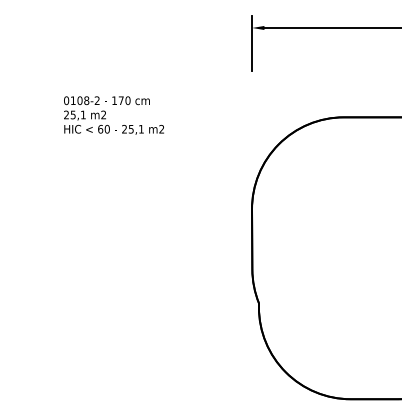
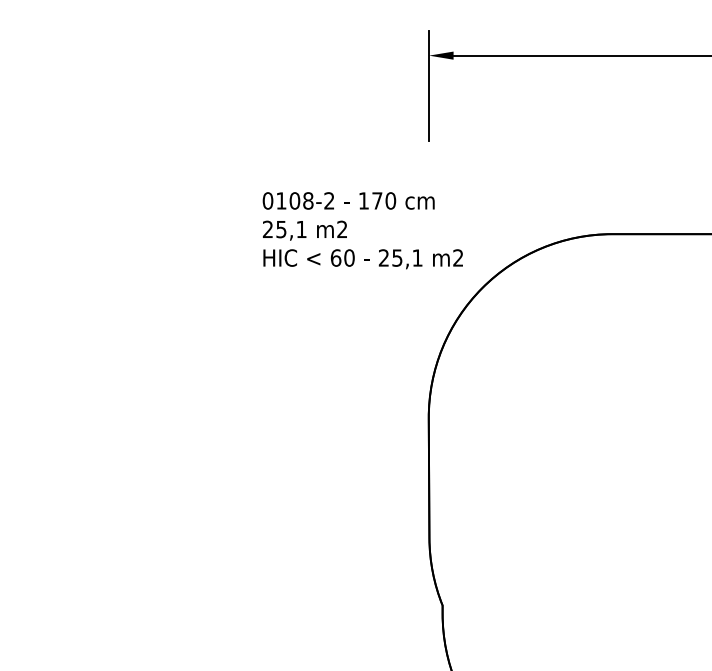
text: (113, 115) -> (361, 230), moved

